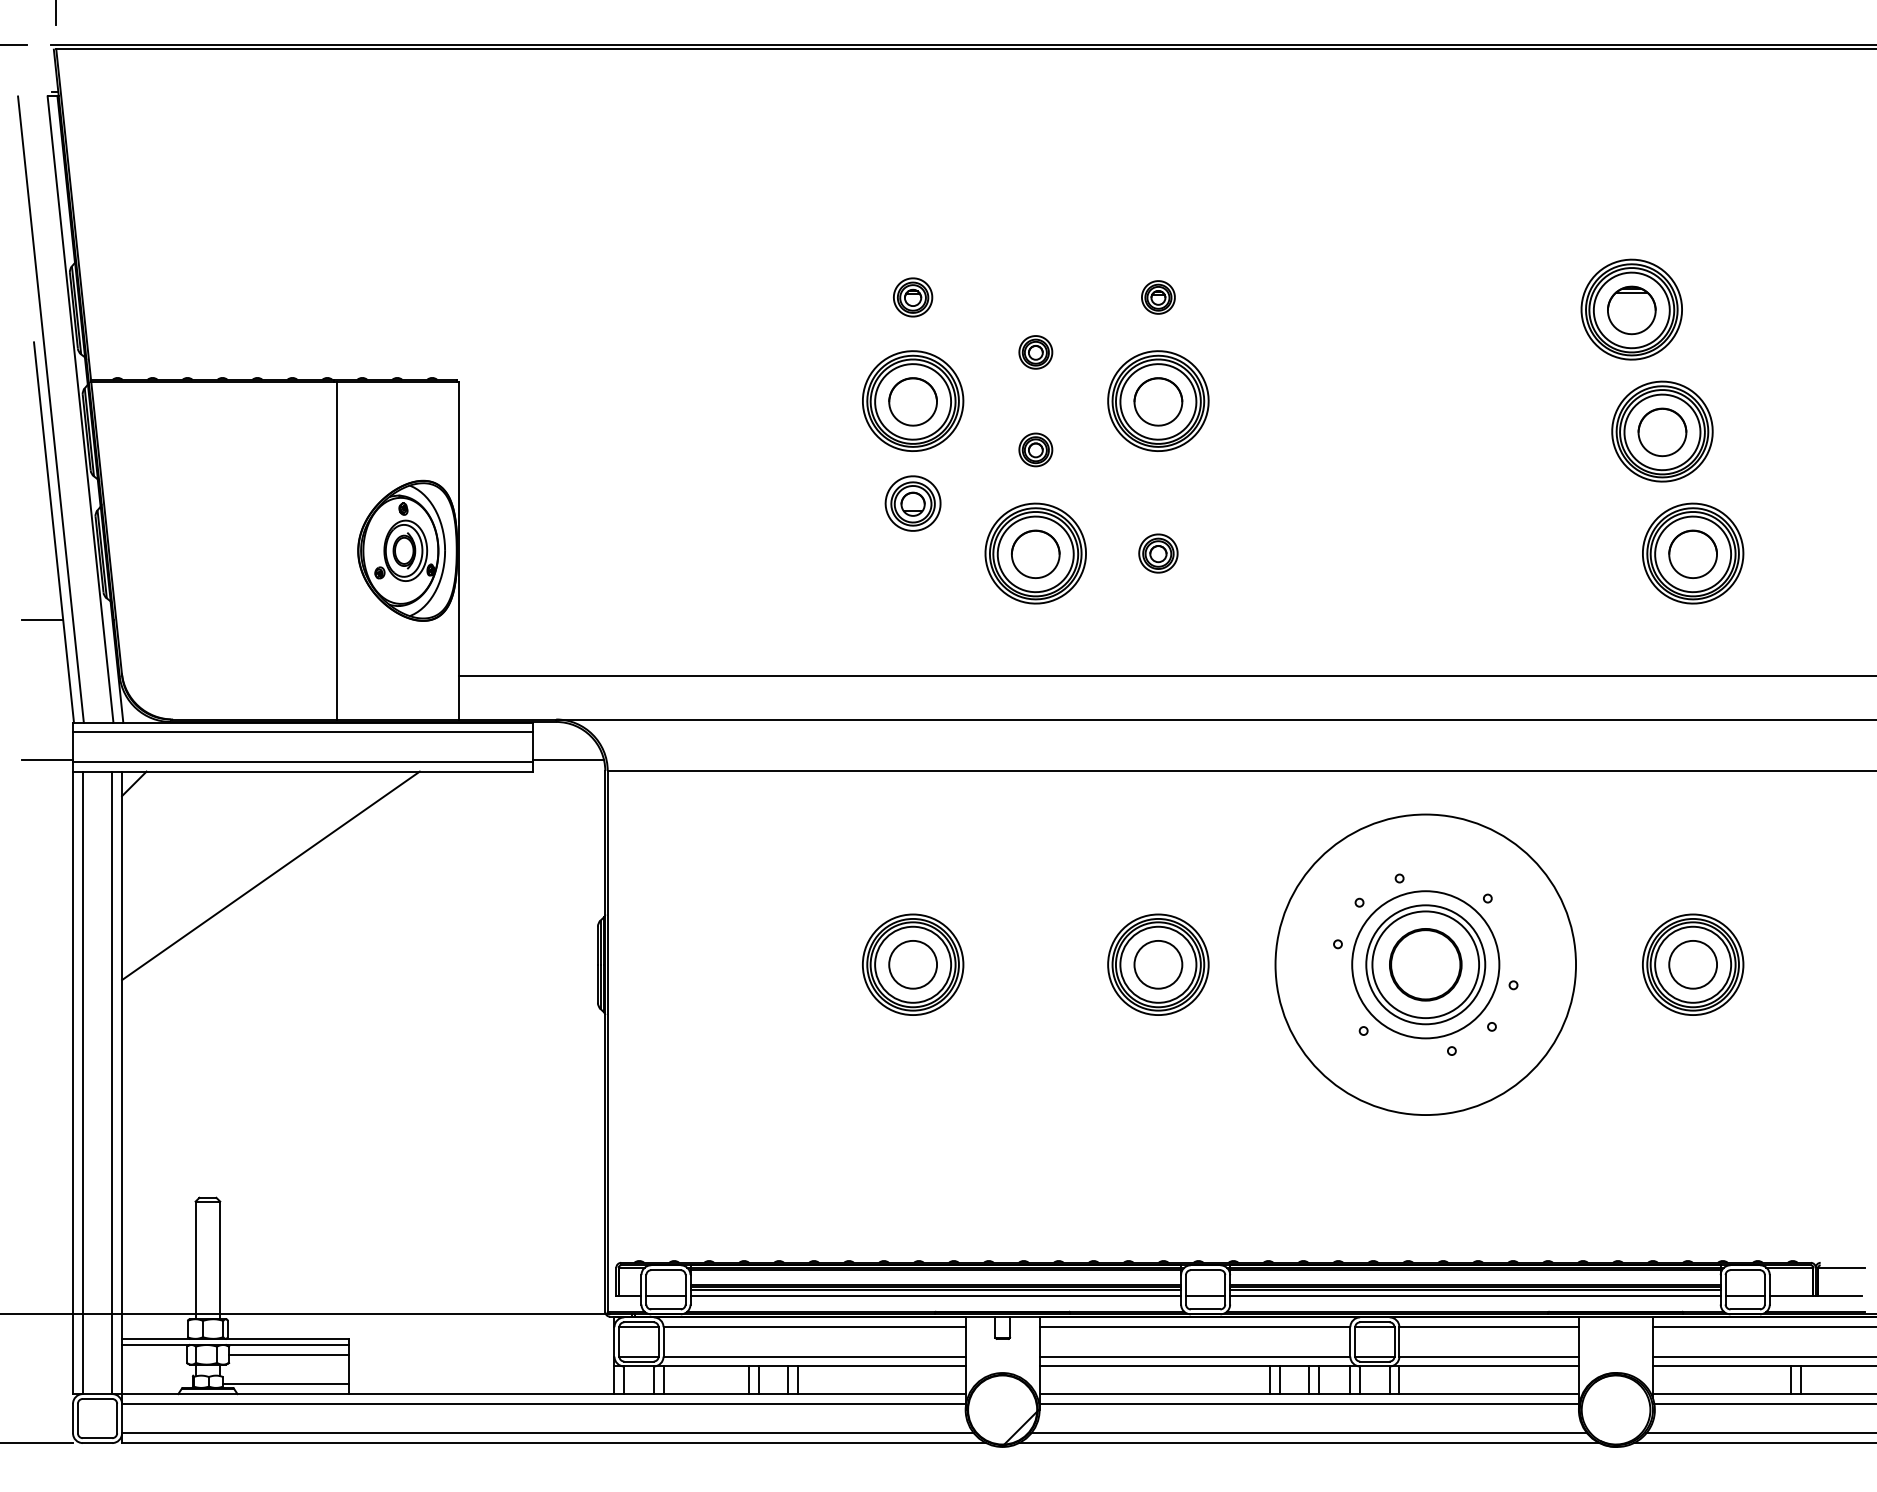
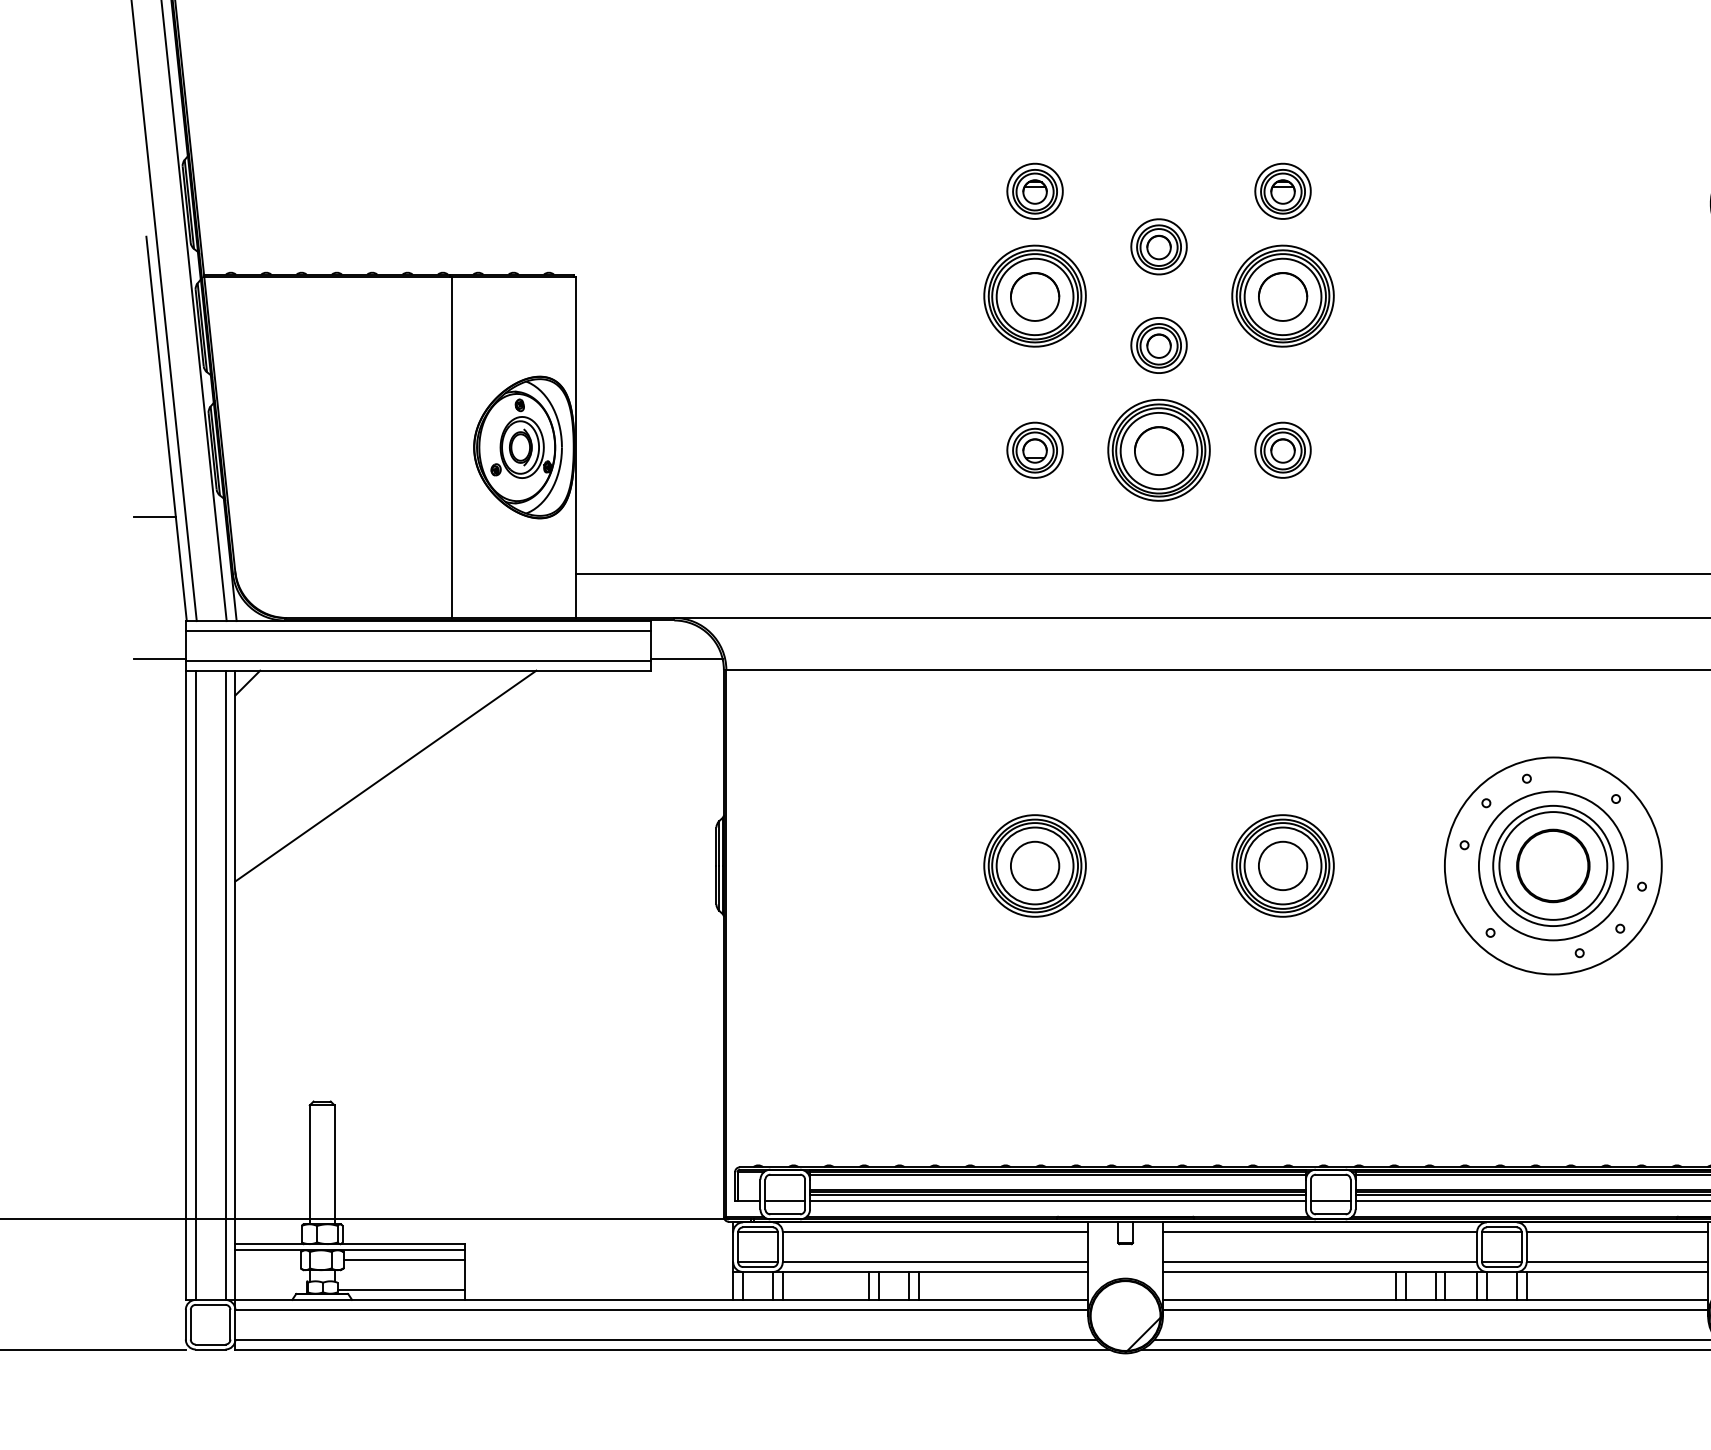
part: (912, 297) -> (1034, 191), size x1.43
part: (1158, 297) -> (1283, 191), size x1.67
part: (1035, 352) -> (1158, 247), size x1.67
part: (1035, 449) -> (1158, 345), size x1.67
part: (912, 503) -> (1034, 450), moved
part: (1158, 553) -> (1283, 450), size x1.43
circle: (1425, 964) -> (1553, 865), size x0.71

